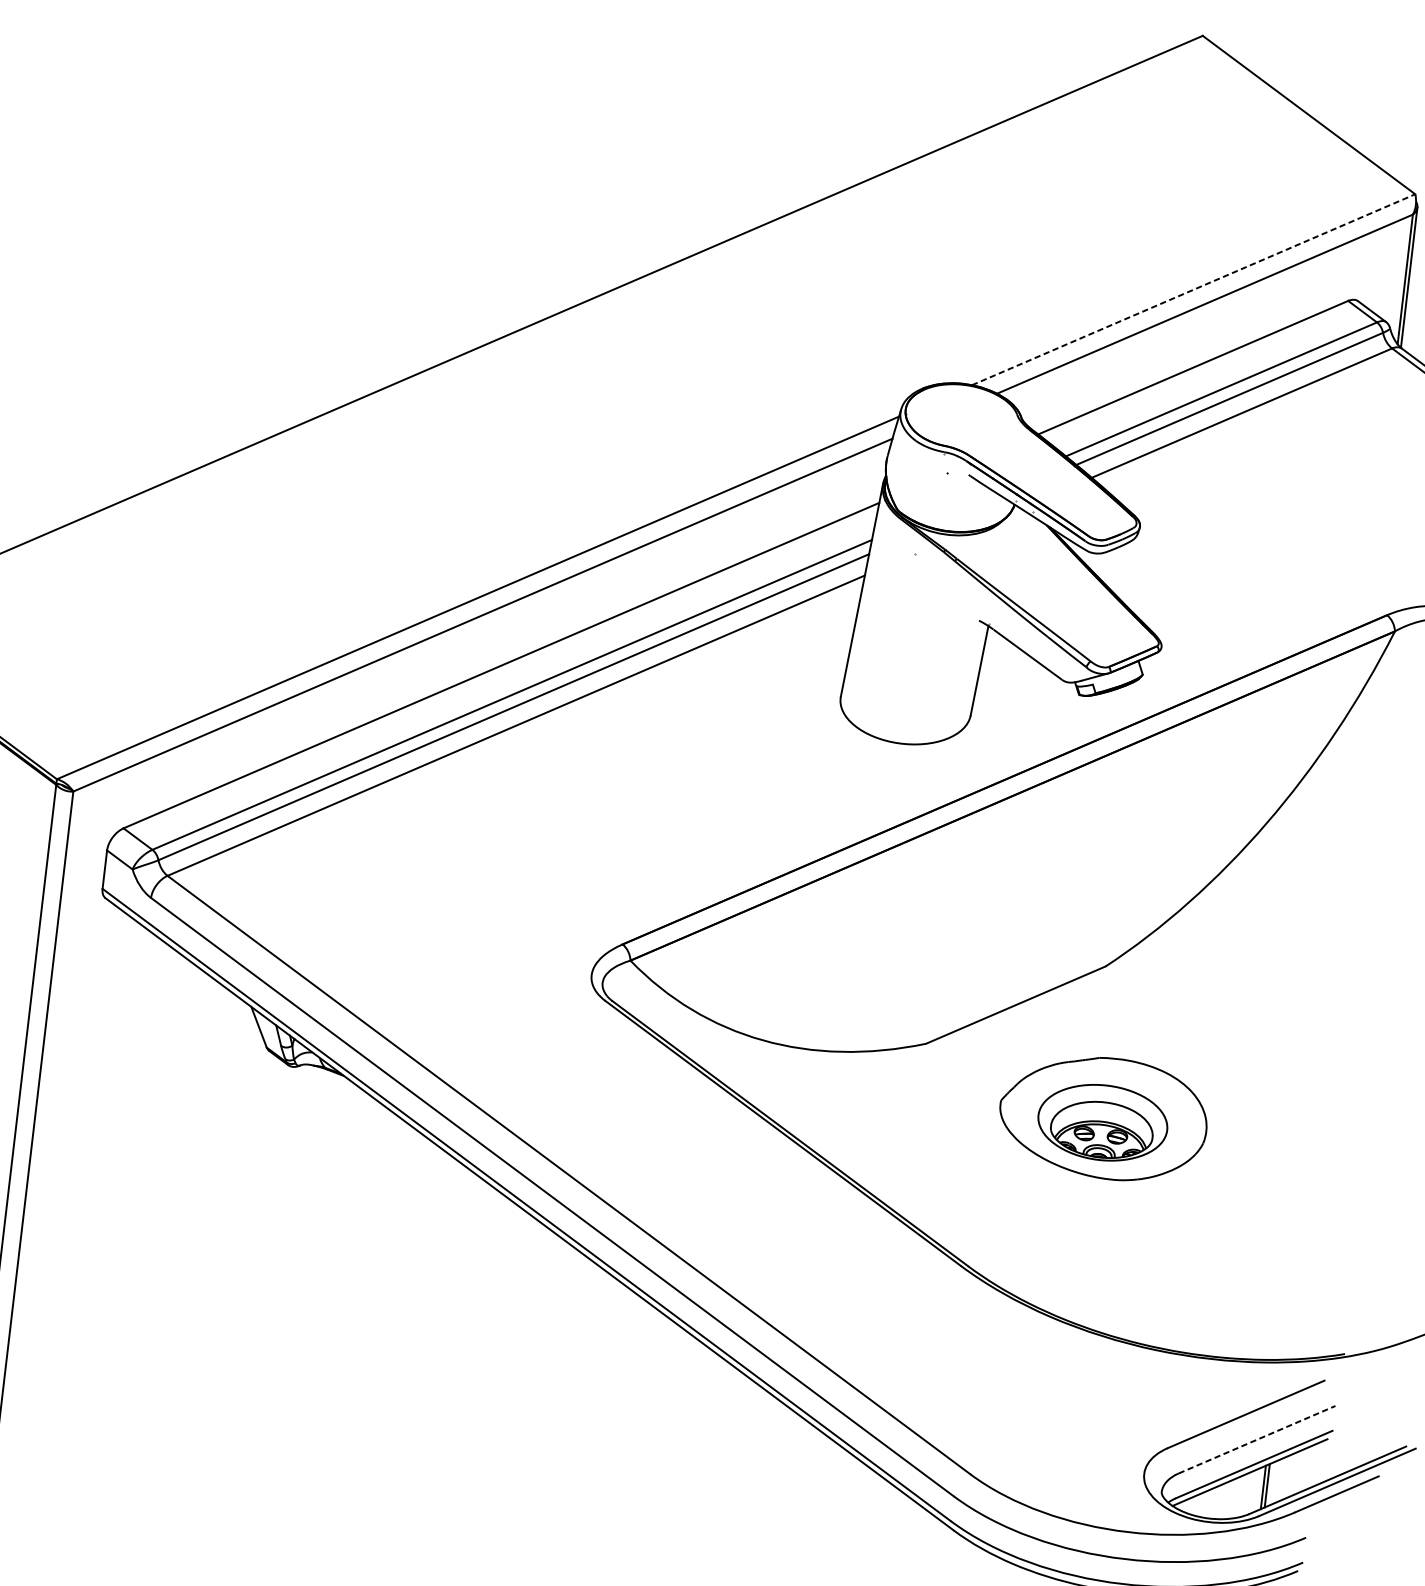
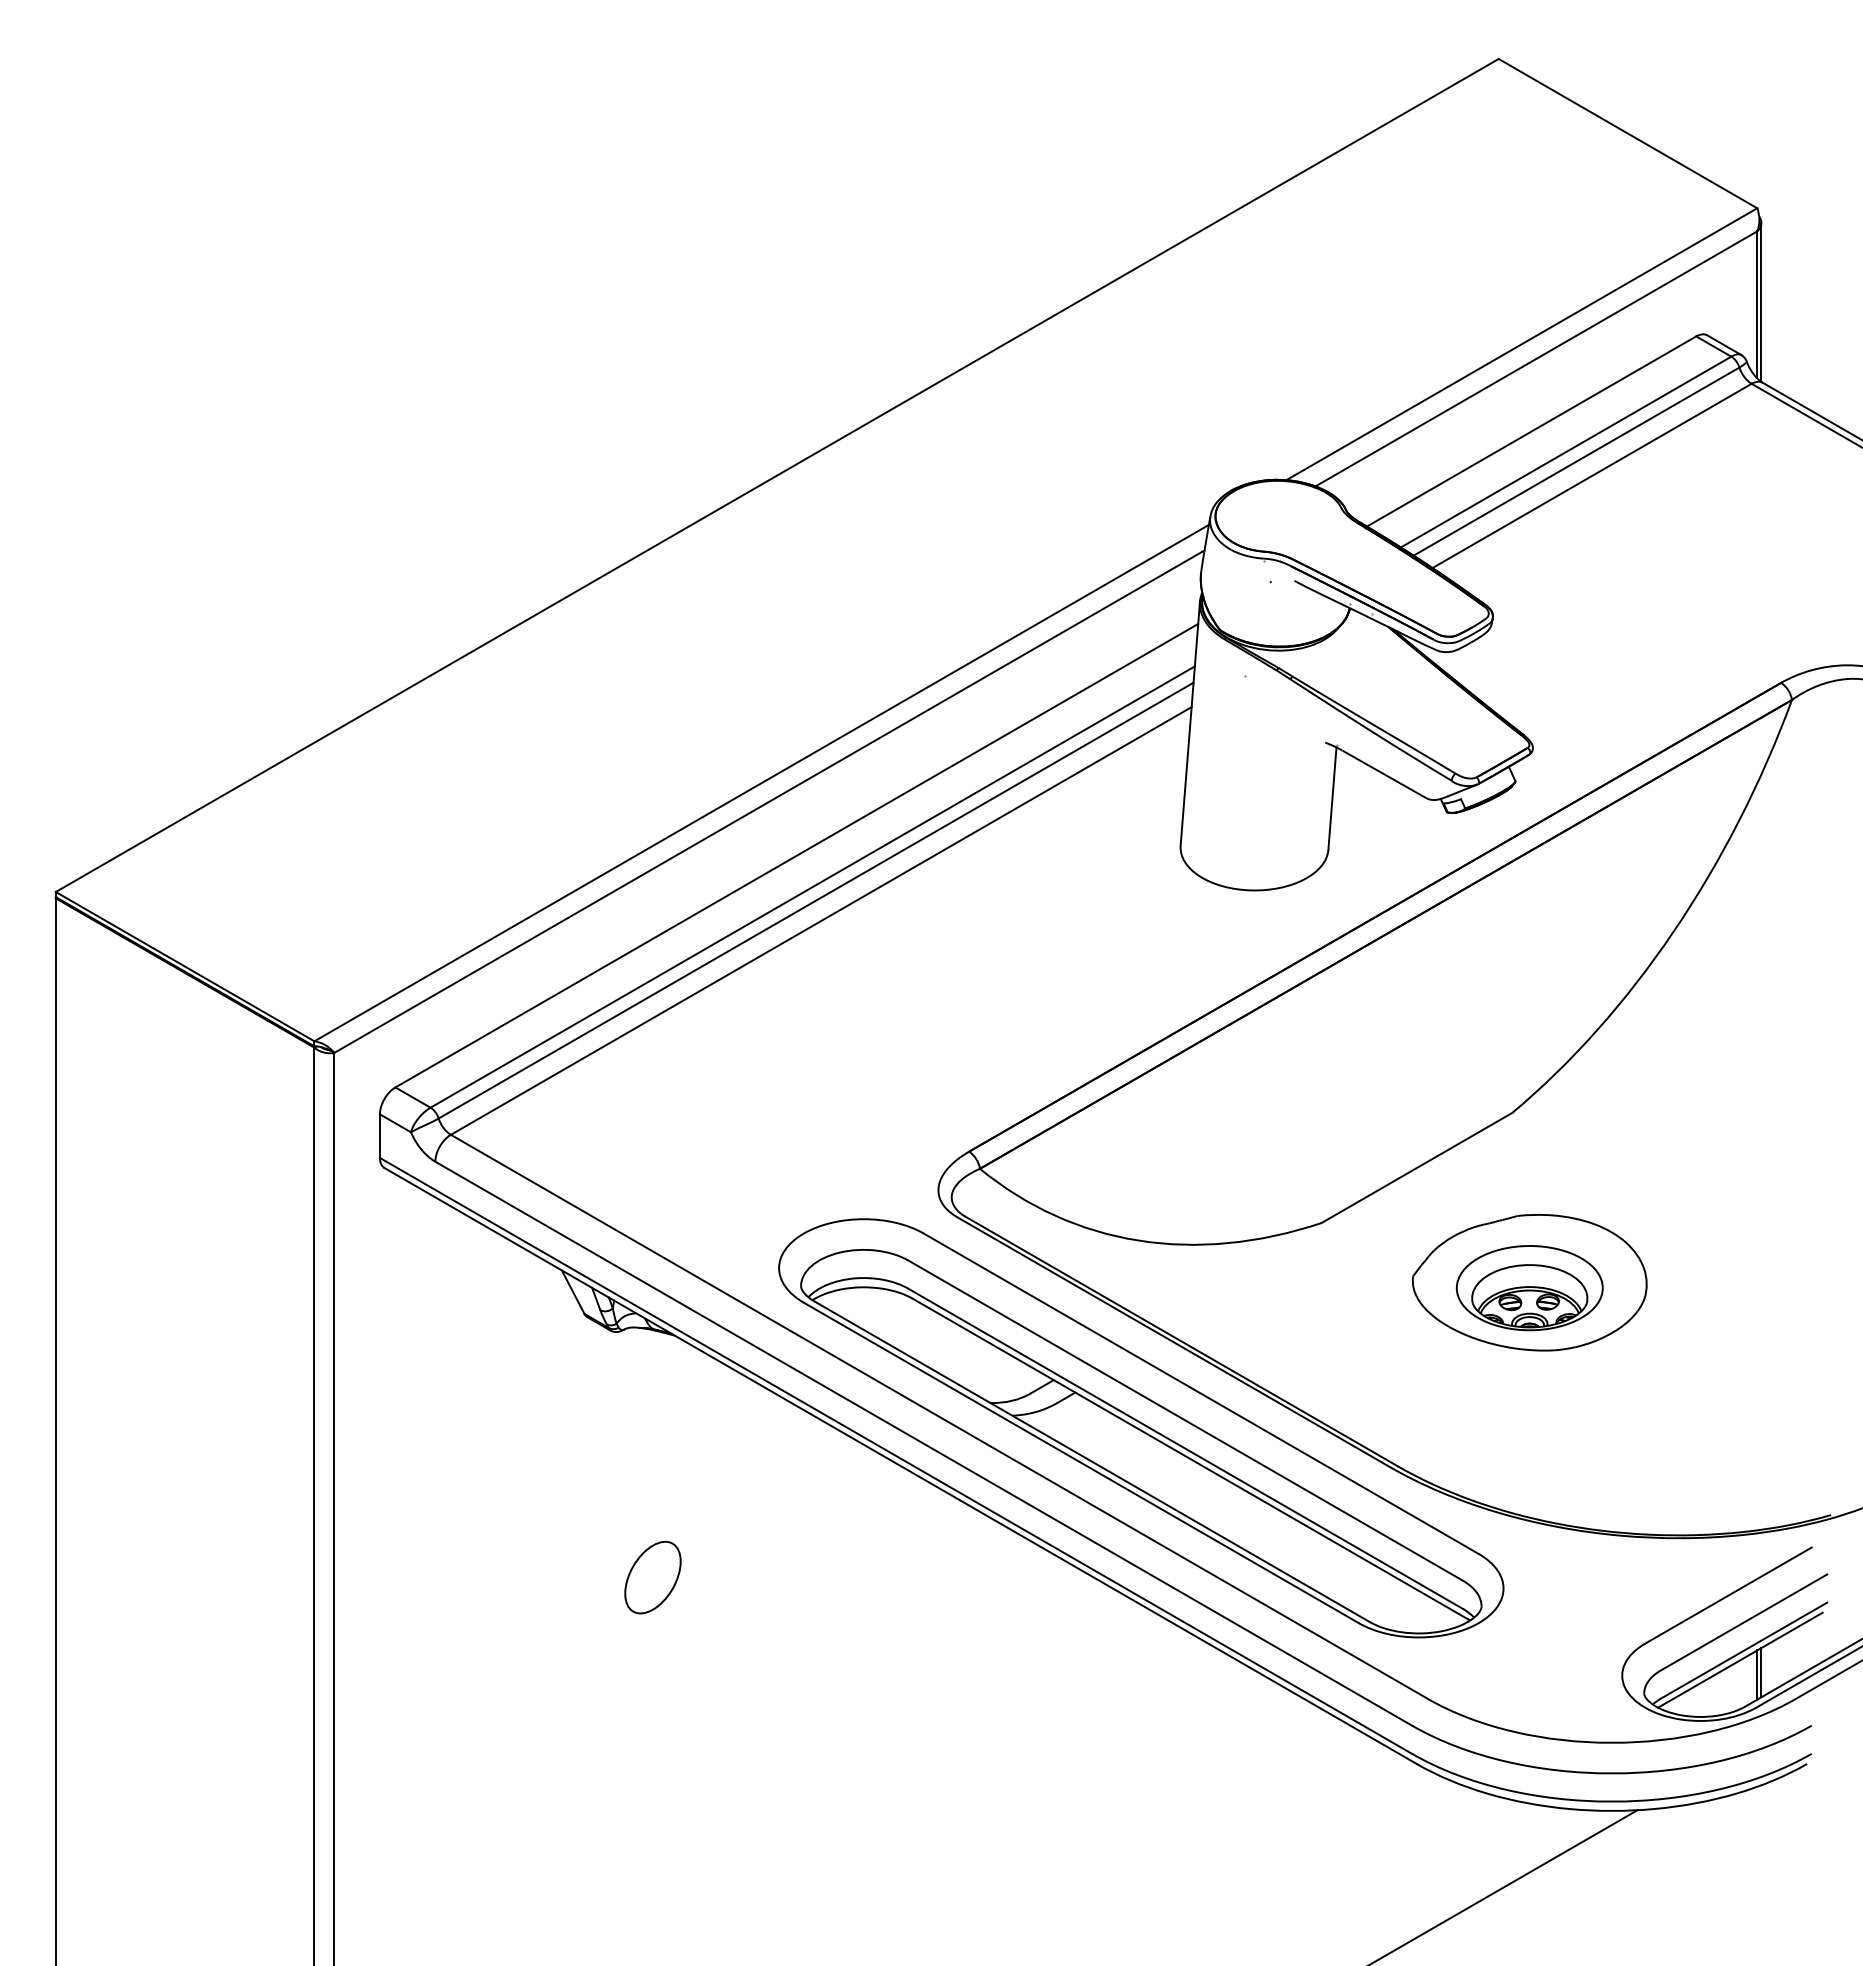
line: (1193, 289) -> (1521, 344), dashed -> solid
part: (746, 1206) -> (1141, 1428), added
part: (299, 1287) -> (652, 1577), added
line: (1257, 1439) -> (1744, 1622), dashed -> solid

